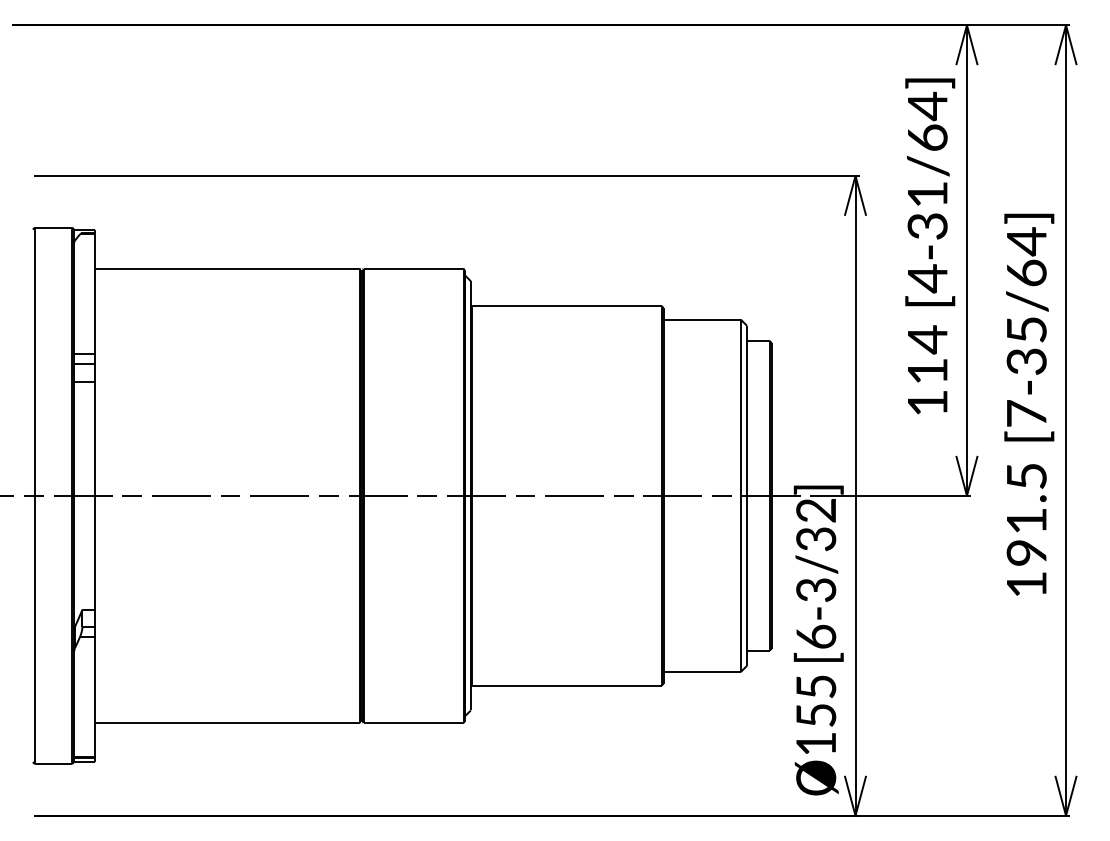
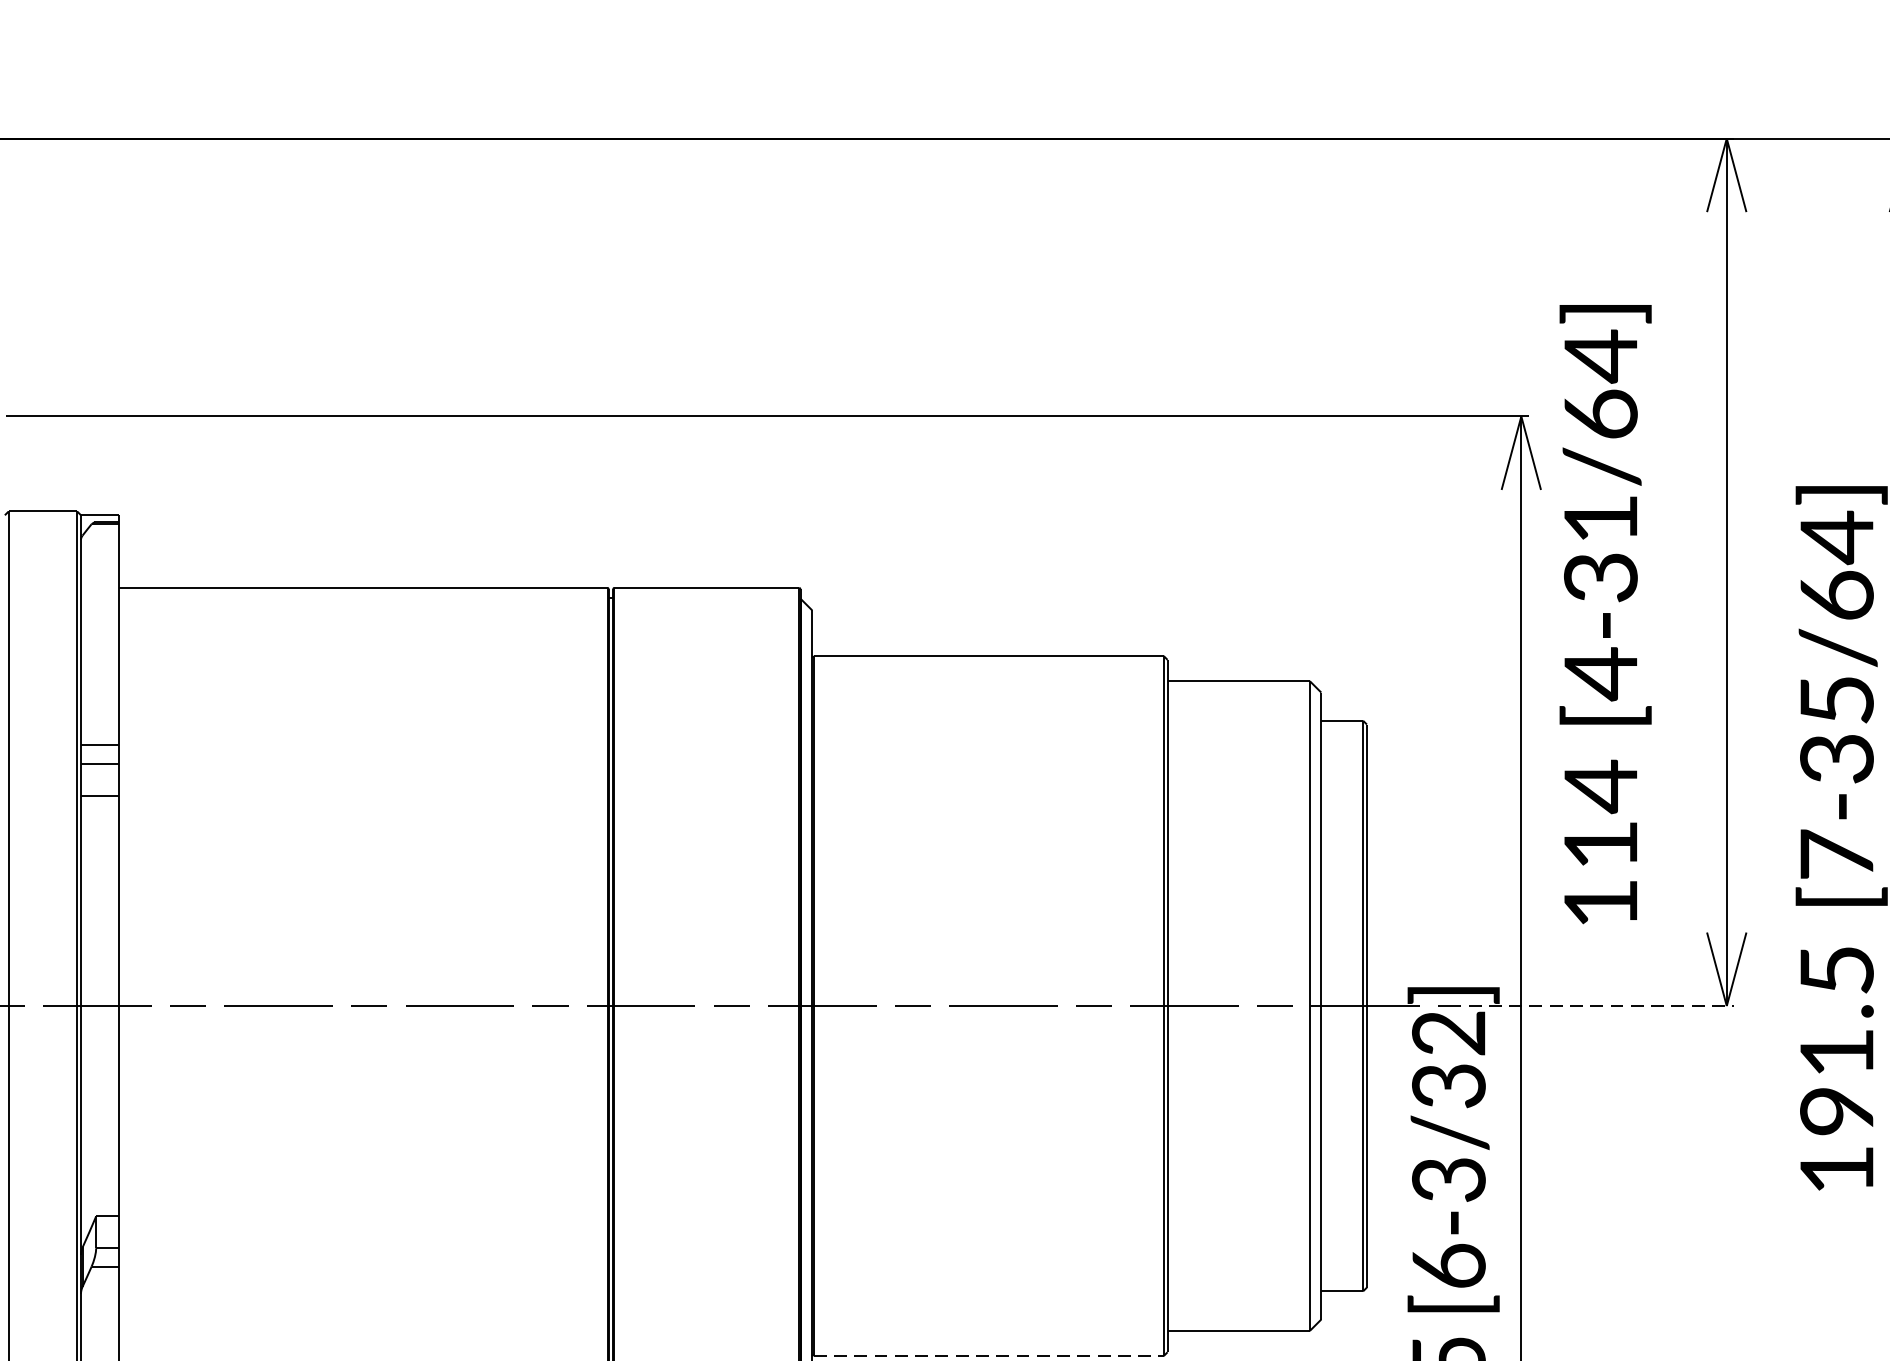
text: (930, 246) -> (1606, 614), moved
line: (893, 495) -> (1591, 1005), solid -> dashed
line: (566, 685) -> (988, 1355), solid -> dashed

